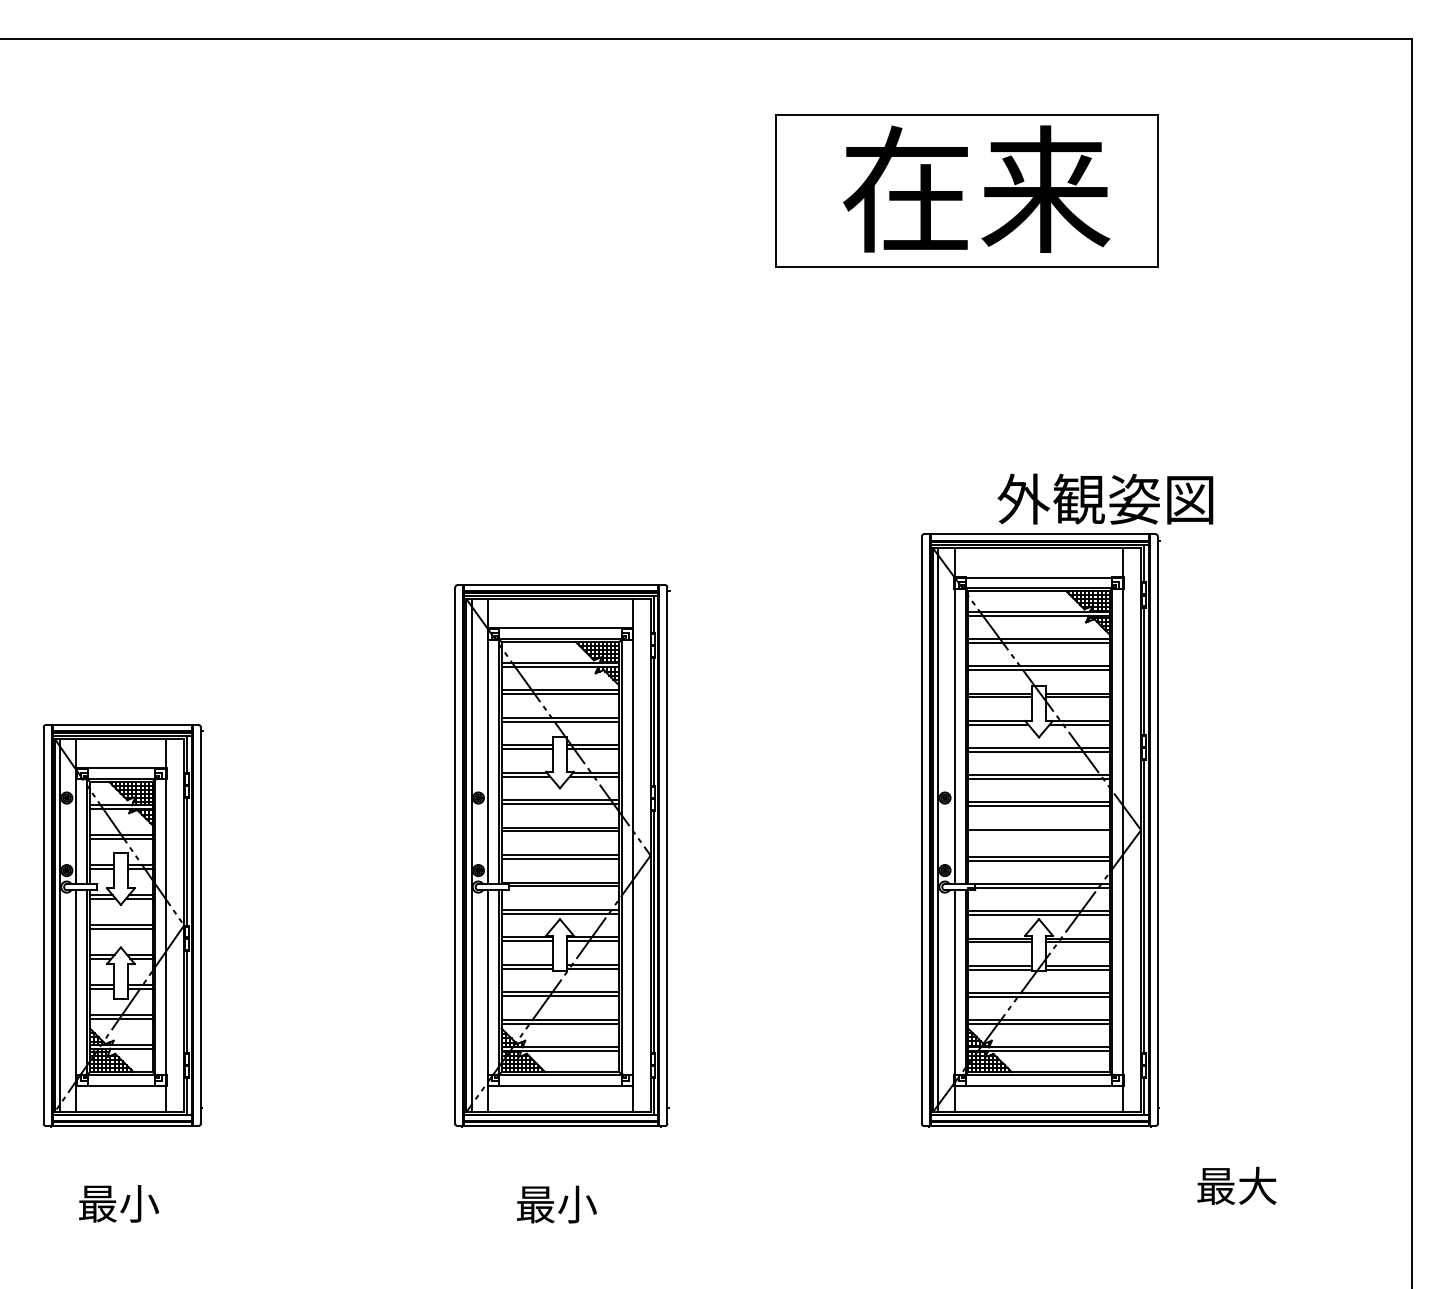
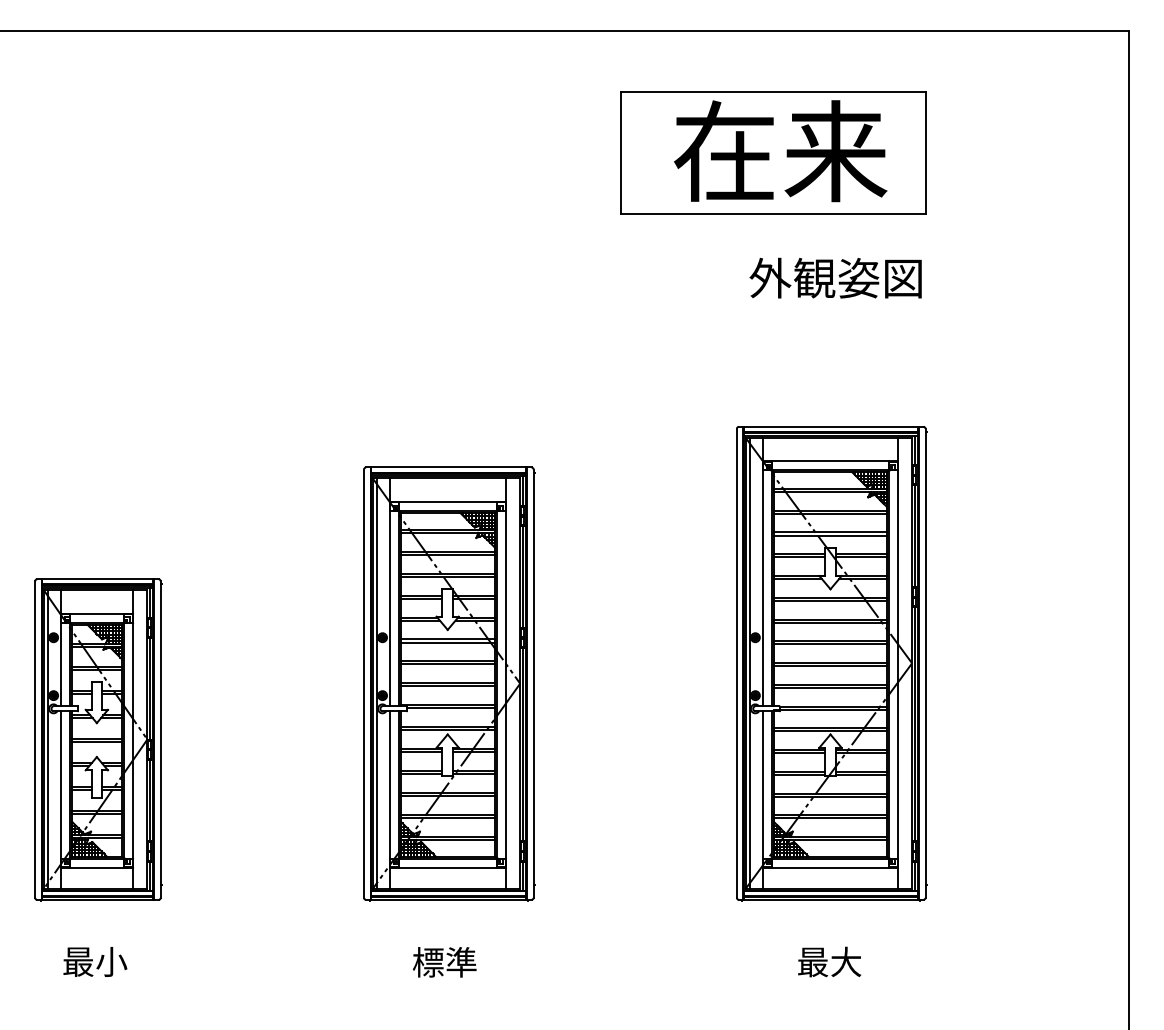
text: (1105, 498) -> (835, 277), moved
line: (1038, 833) -> (830, 666), added
text: (1236, 1185) -> (829, 961), moved
text: (556, 1204) -> (444, 962), 最小 -> 標準

